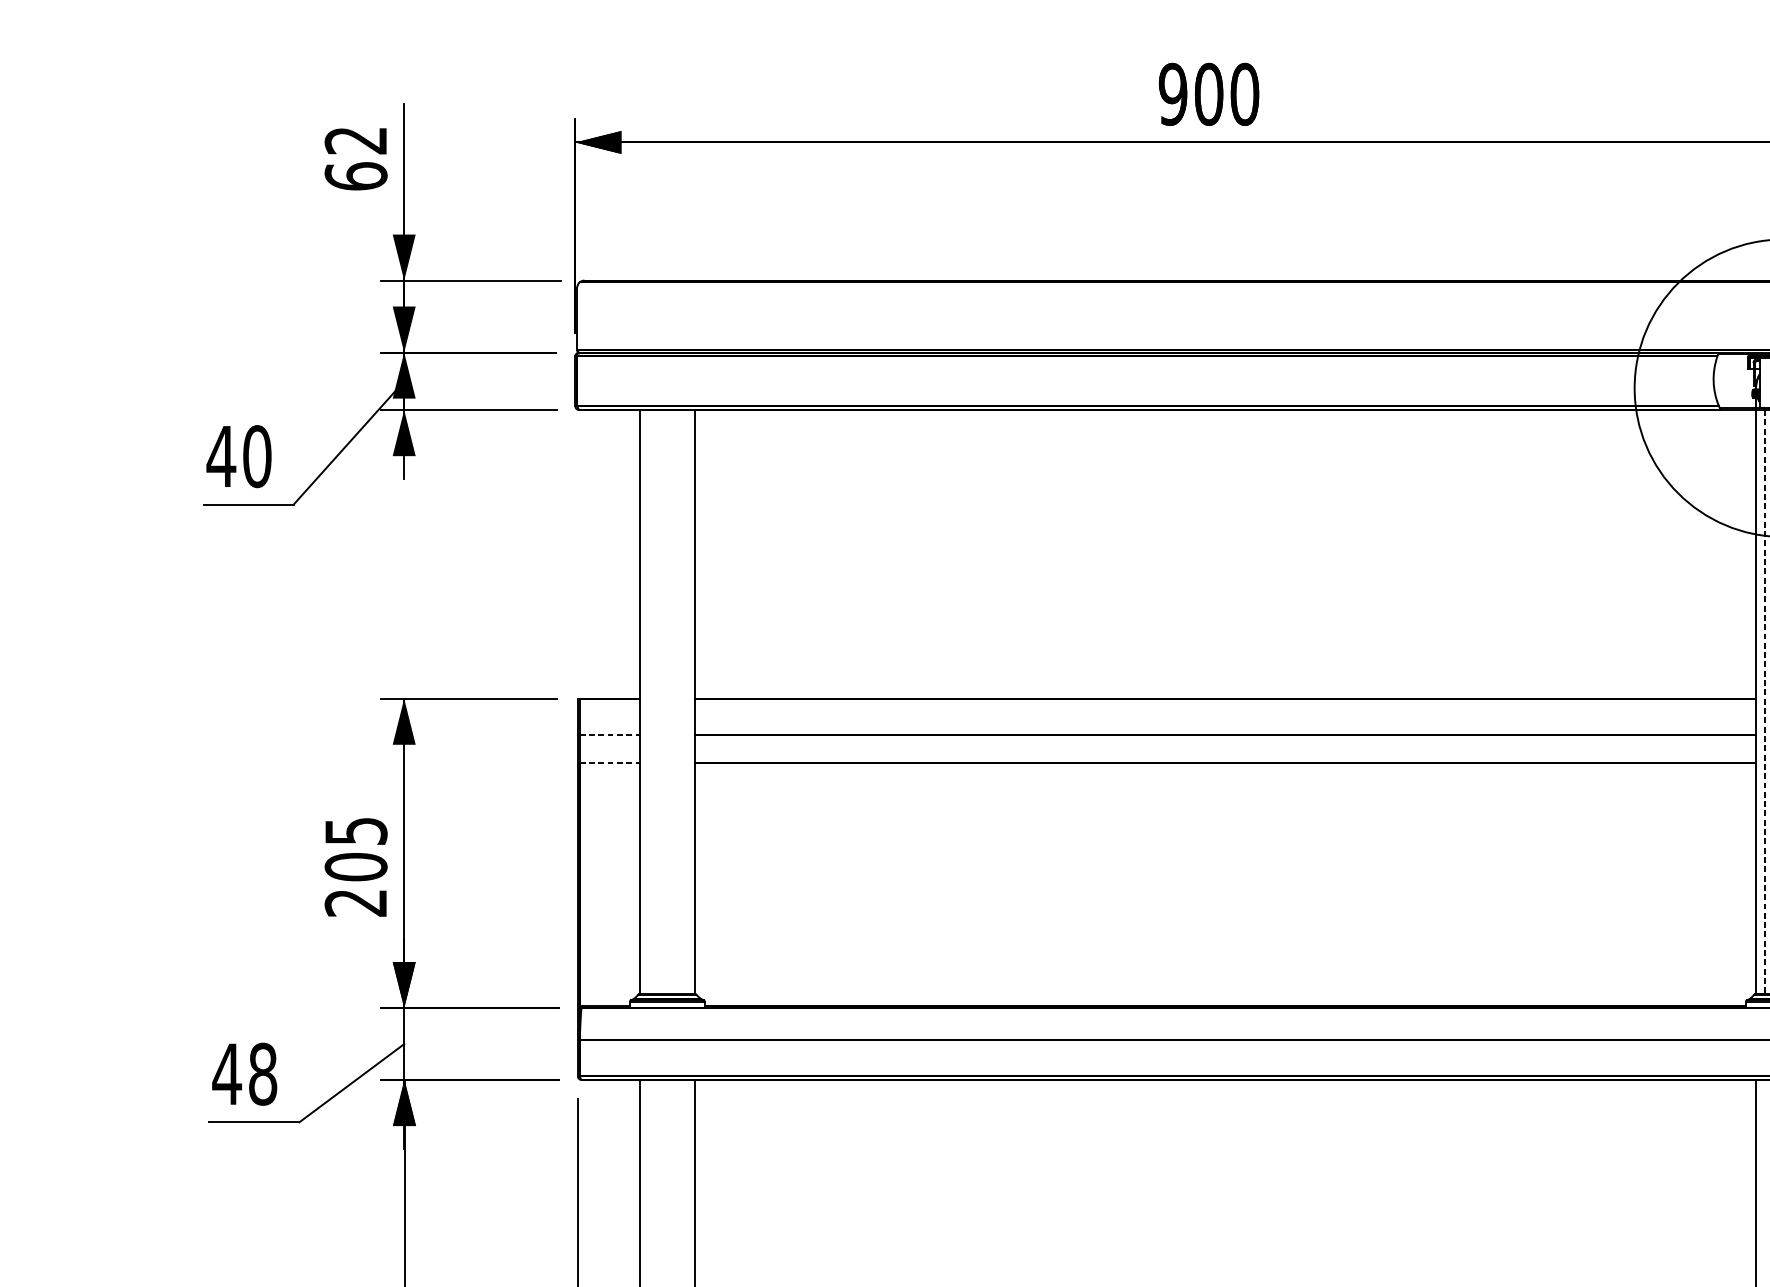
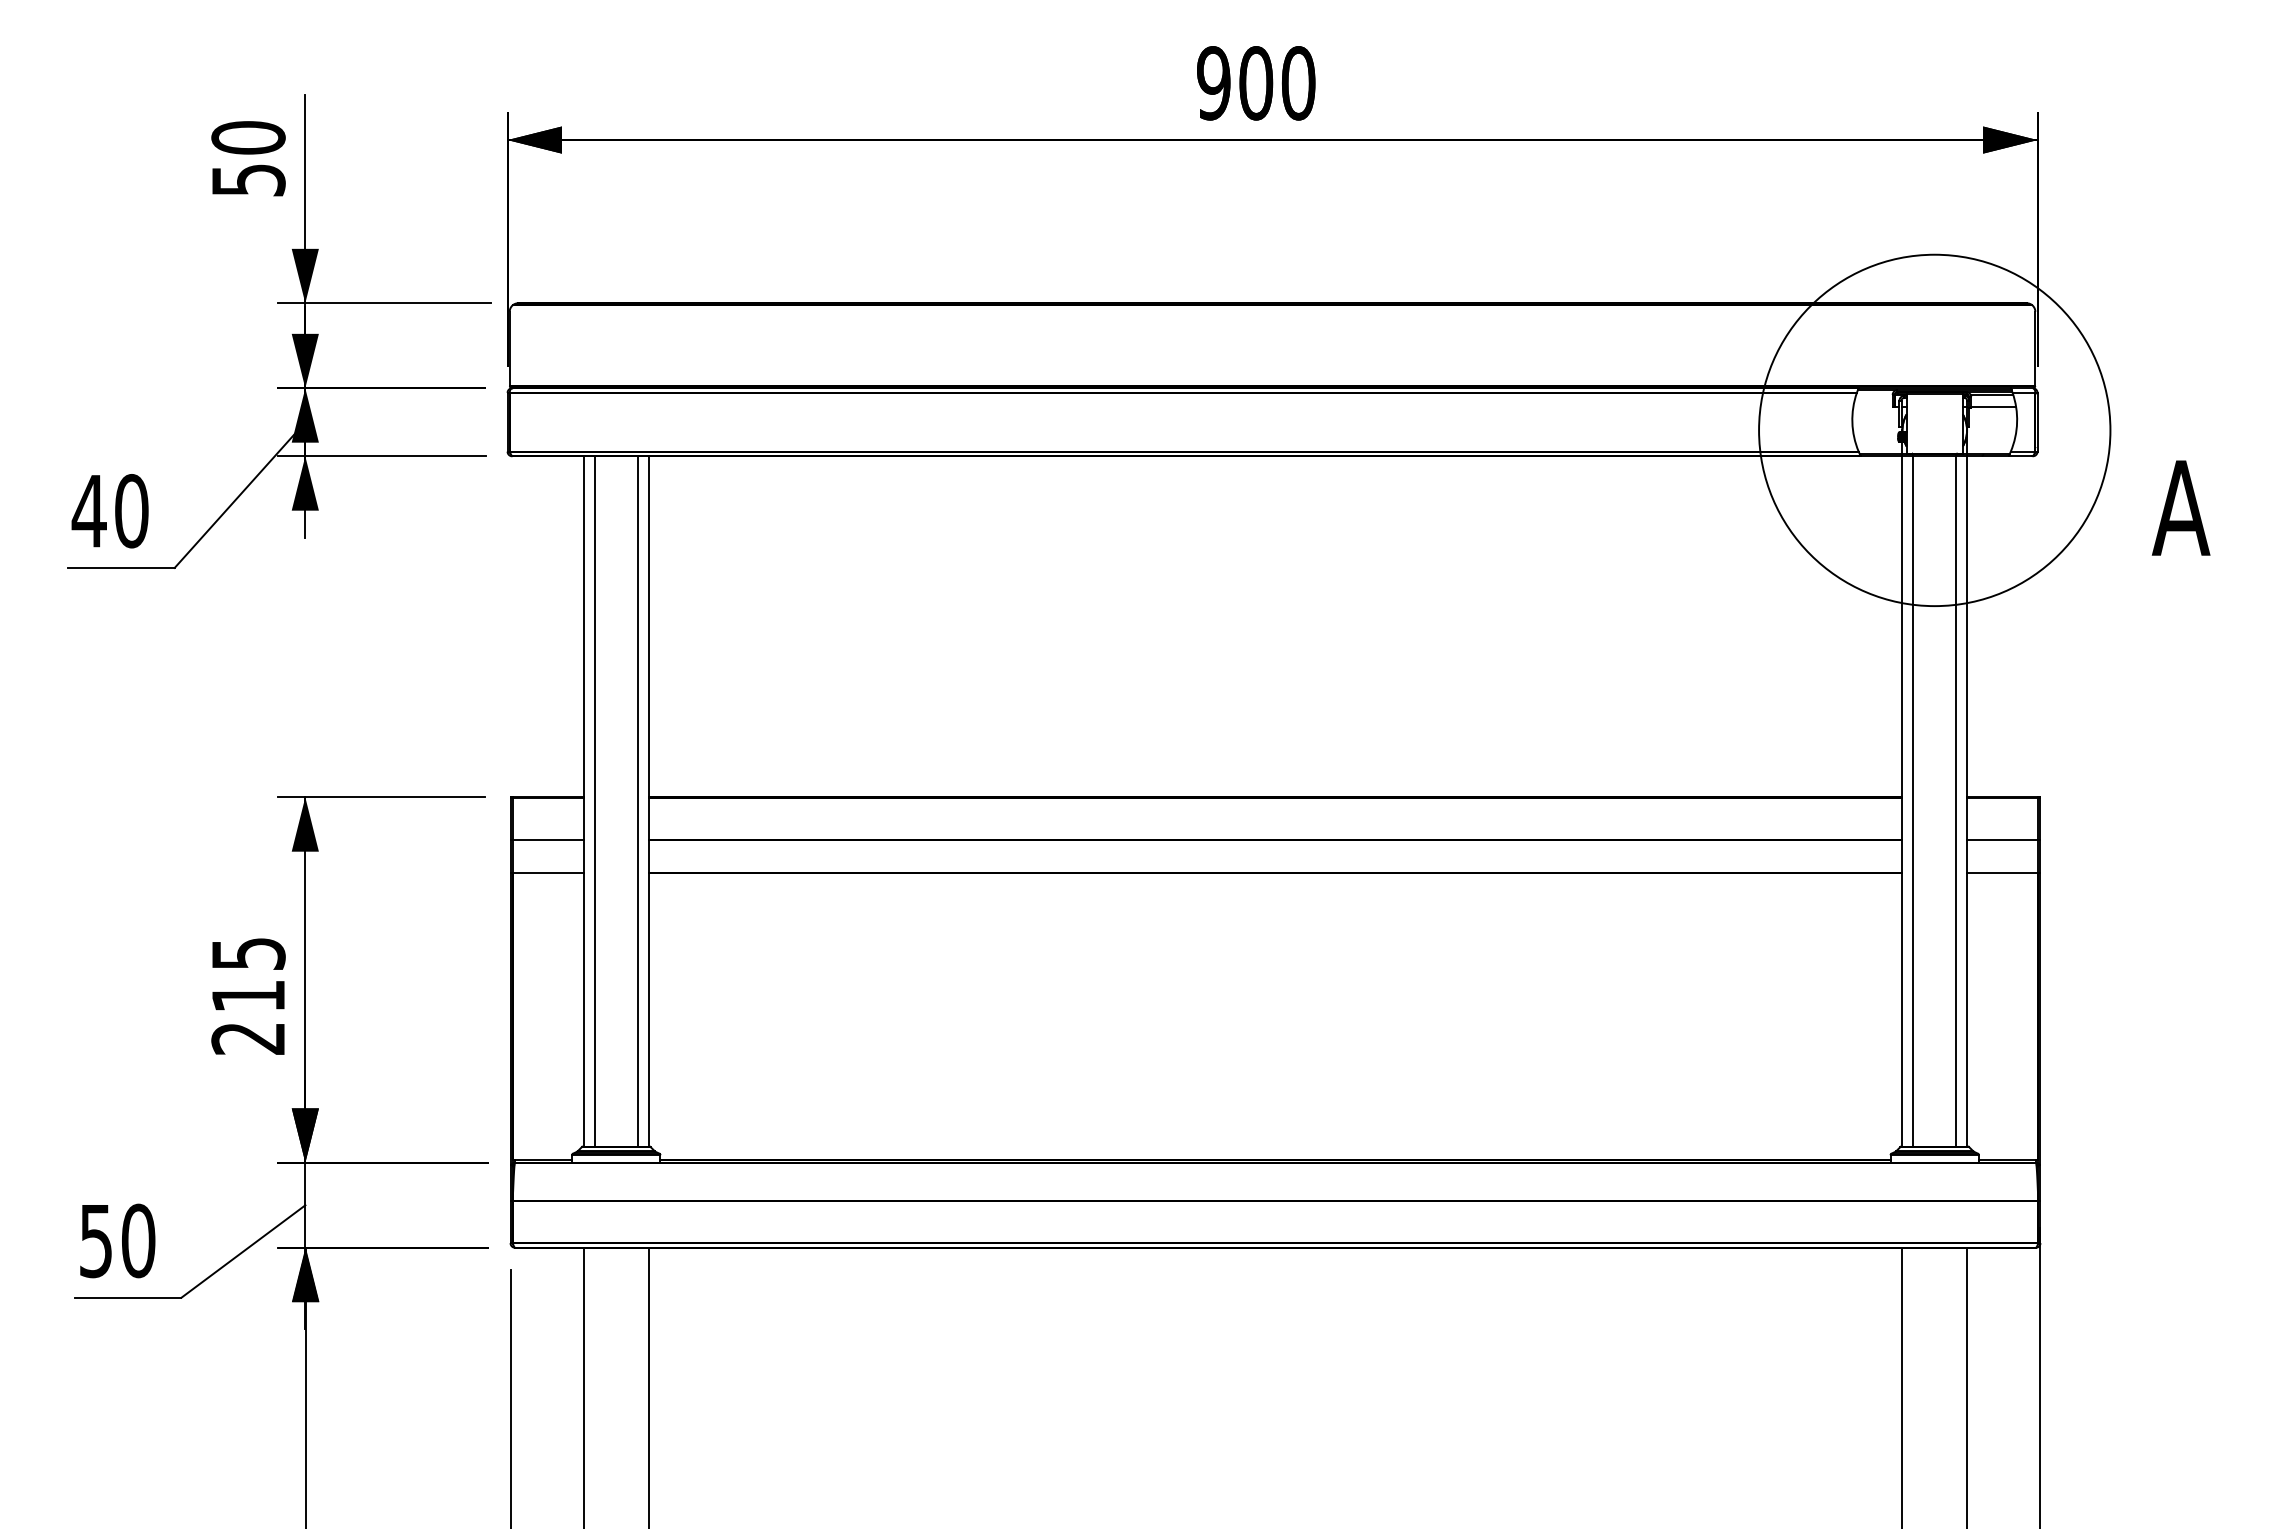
text: (356, 158) -> (248, 158), 62 -> 50
line: (648, 702) -> (594, 801), added
line: (685, 702) -> (637, 801), added
line: (1765, 702) -> (1913, 801), dashed -> solid
line: (610, 735) -> (548, 840), dashed -> solid
line: (610, 763) -> (548, 873), dashed -> solid
text: (356, 866) -> (248, 995), 205 -> 215
text: (244, 1074) -> (116, 1241), 48 -> 50

